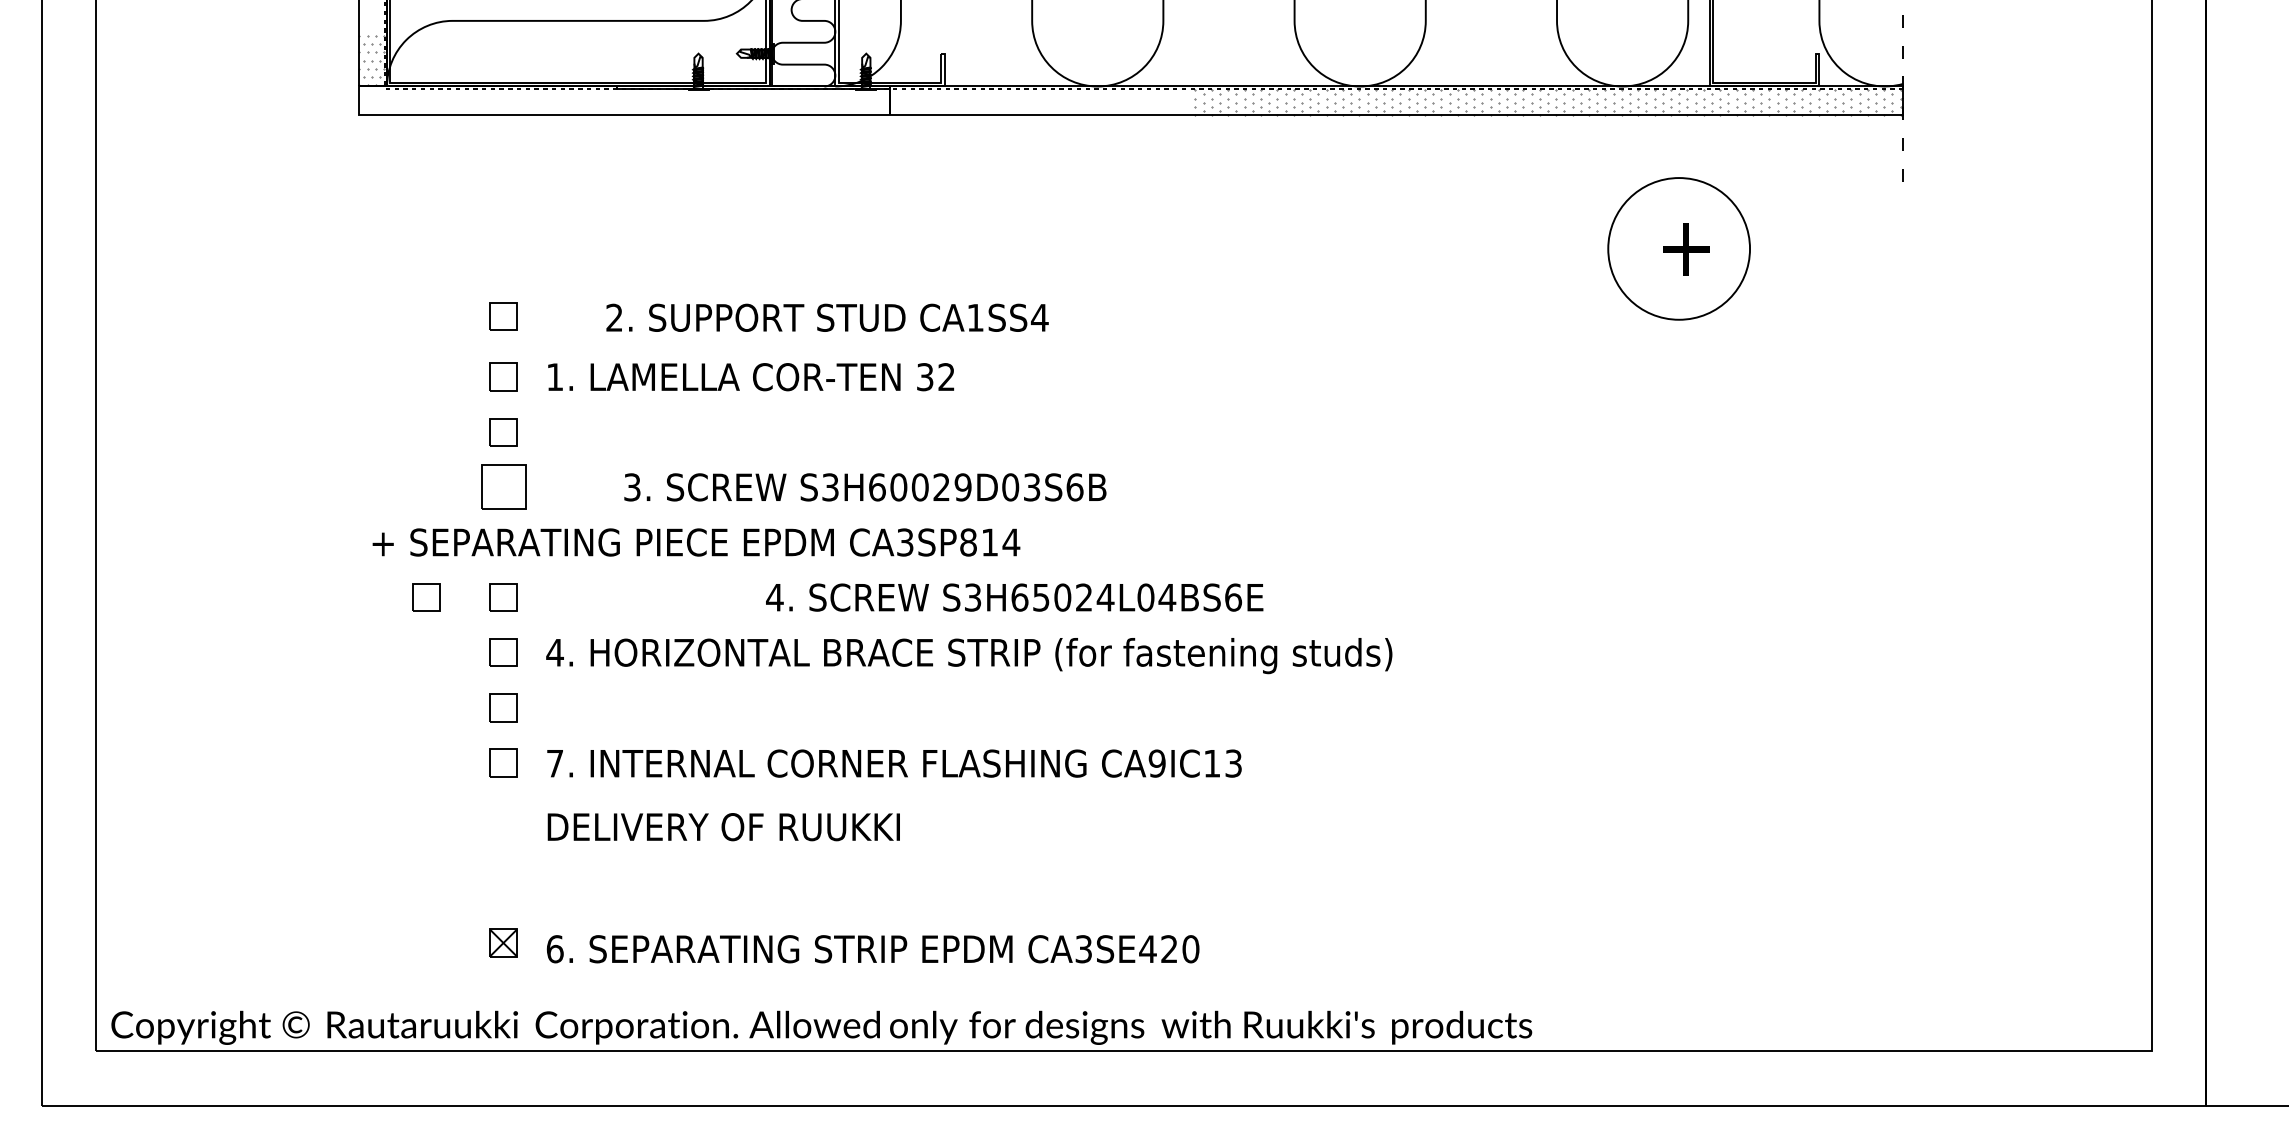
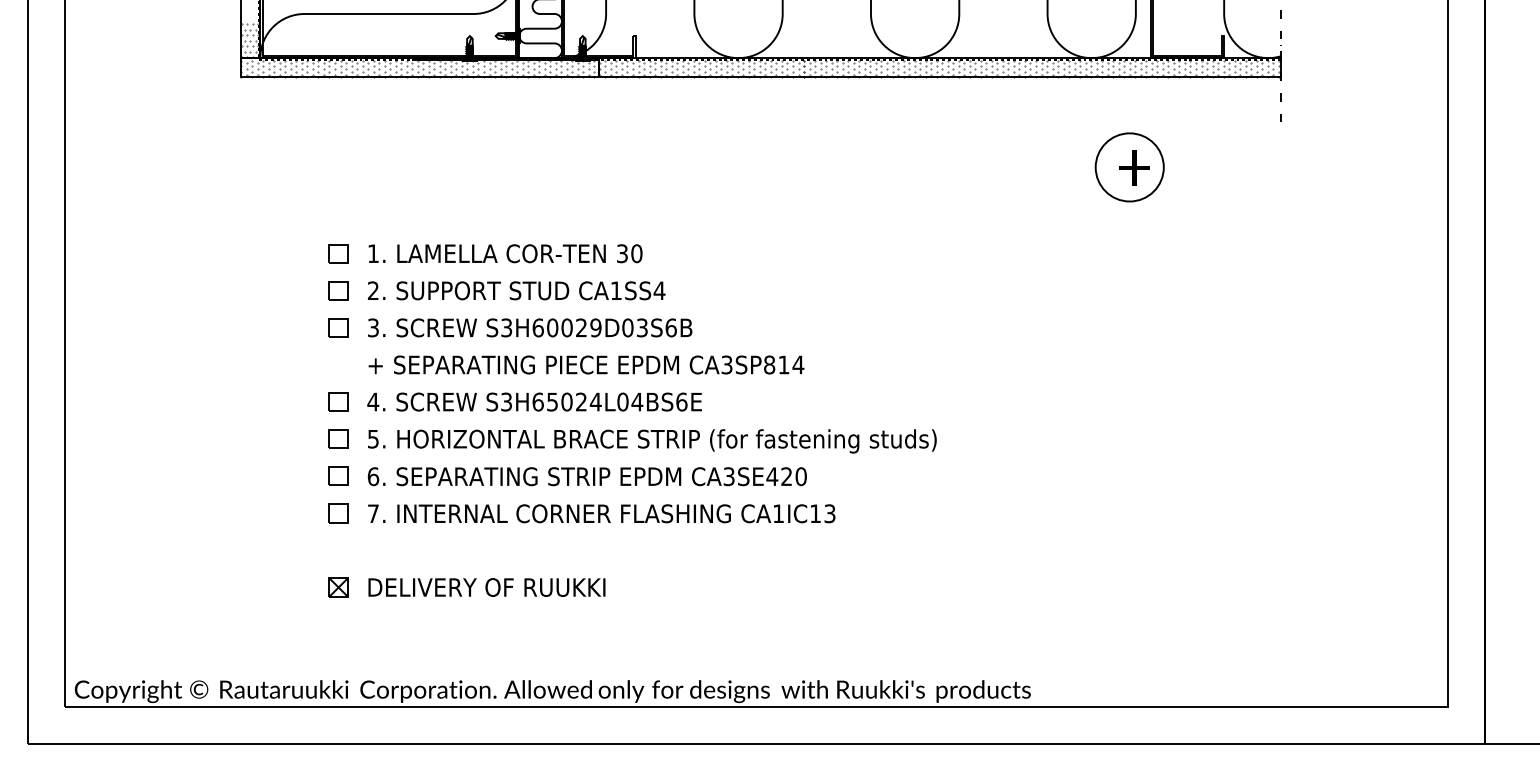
hatch: (776, 101) -> (522, 68), added
circle: (1678, 249) -> (1129, 167), size x0.71
part: (503, 315) -> (338, 212), removed
text: (827, 317) -> (516, 290), moved
text: (946, 376) -> (636, 253), 32 -> 30
part: (503, 486) -> (338, 327), size x0.62
text: (865, 486) -> (530, 327), moved
text: (696, 541) -> (586, 364), moved
part: (425, 596) -> (286, 401), removed
text: (1014, 596) -> (534, 401), moved
text: (555, 653) -> (373, 439), 4. -> 5.
text: (1157, 763) -> (778, 513), CA9IC13 -> CA1IC13
text: (723, 827) -> (486, 587), moved
part: (503, 943) -> (338, 587), moved
text: (871, 948) -> (586, 476), moved

